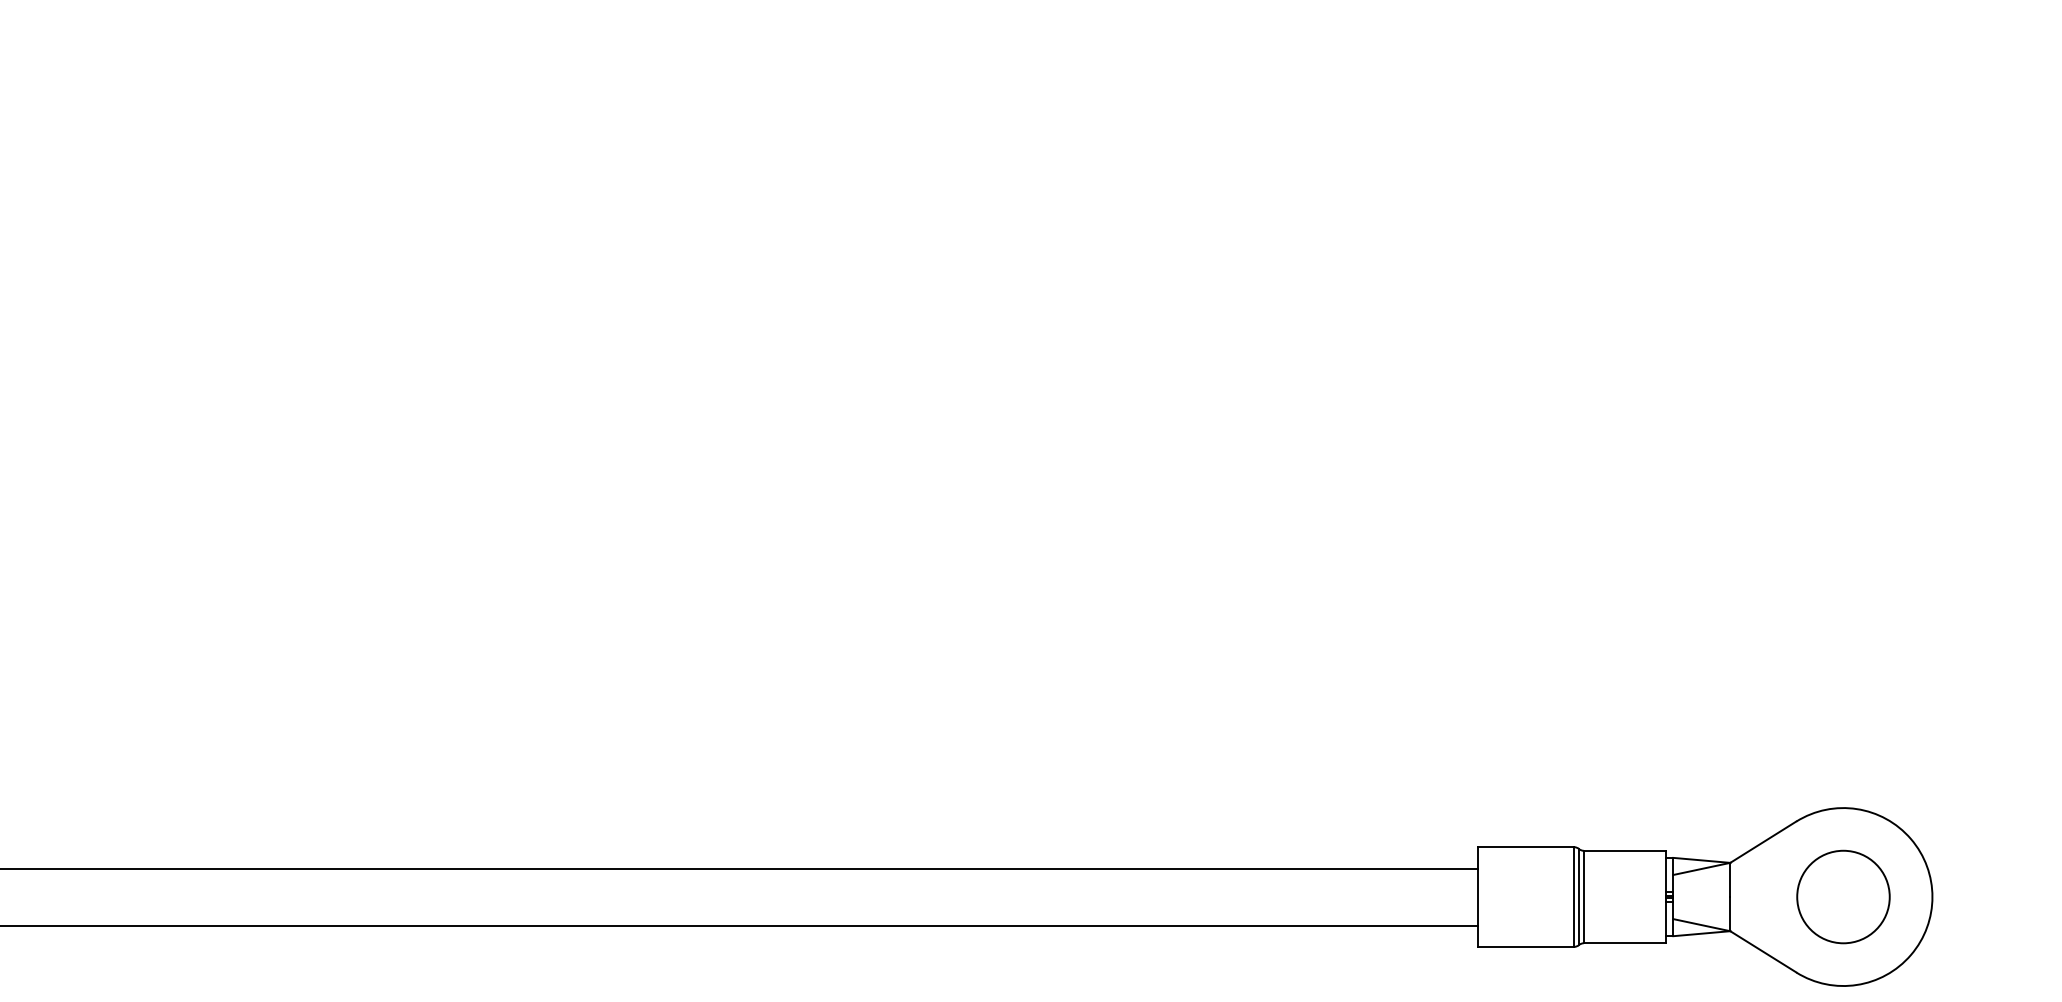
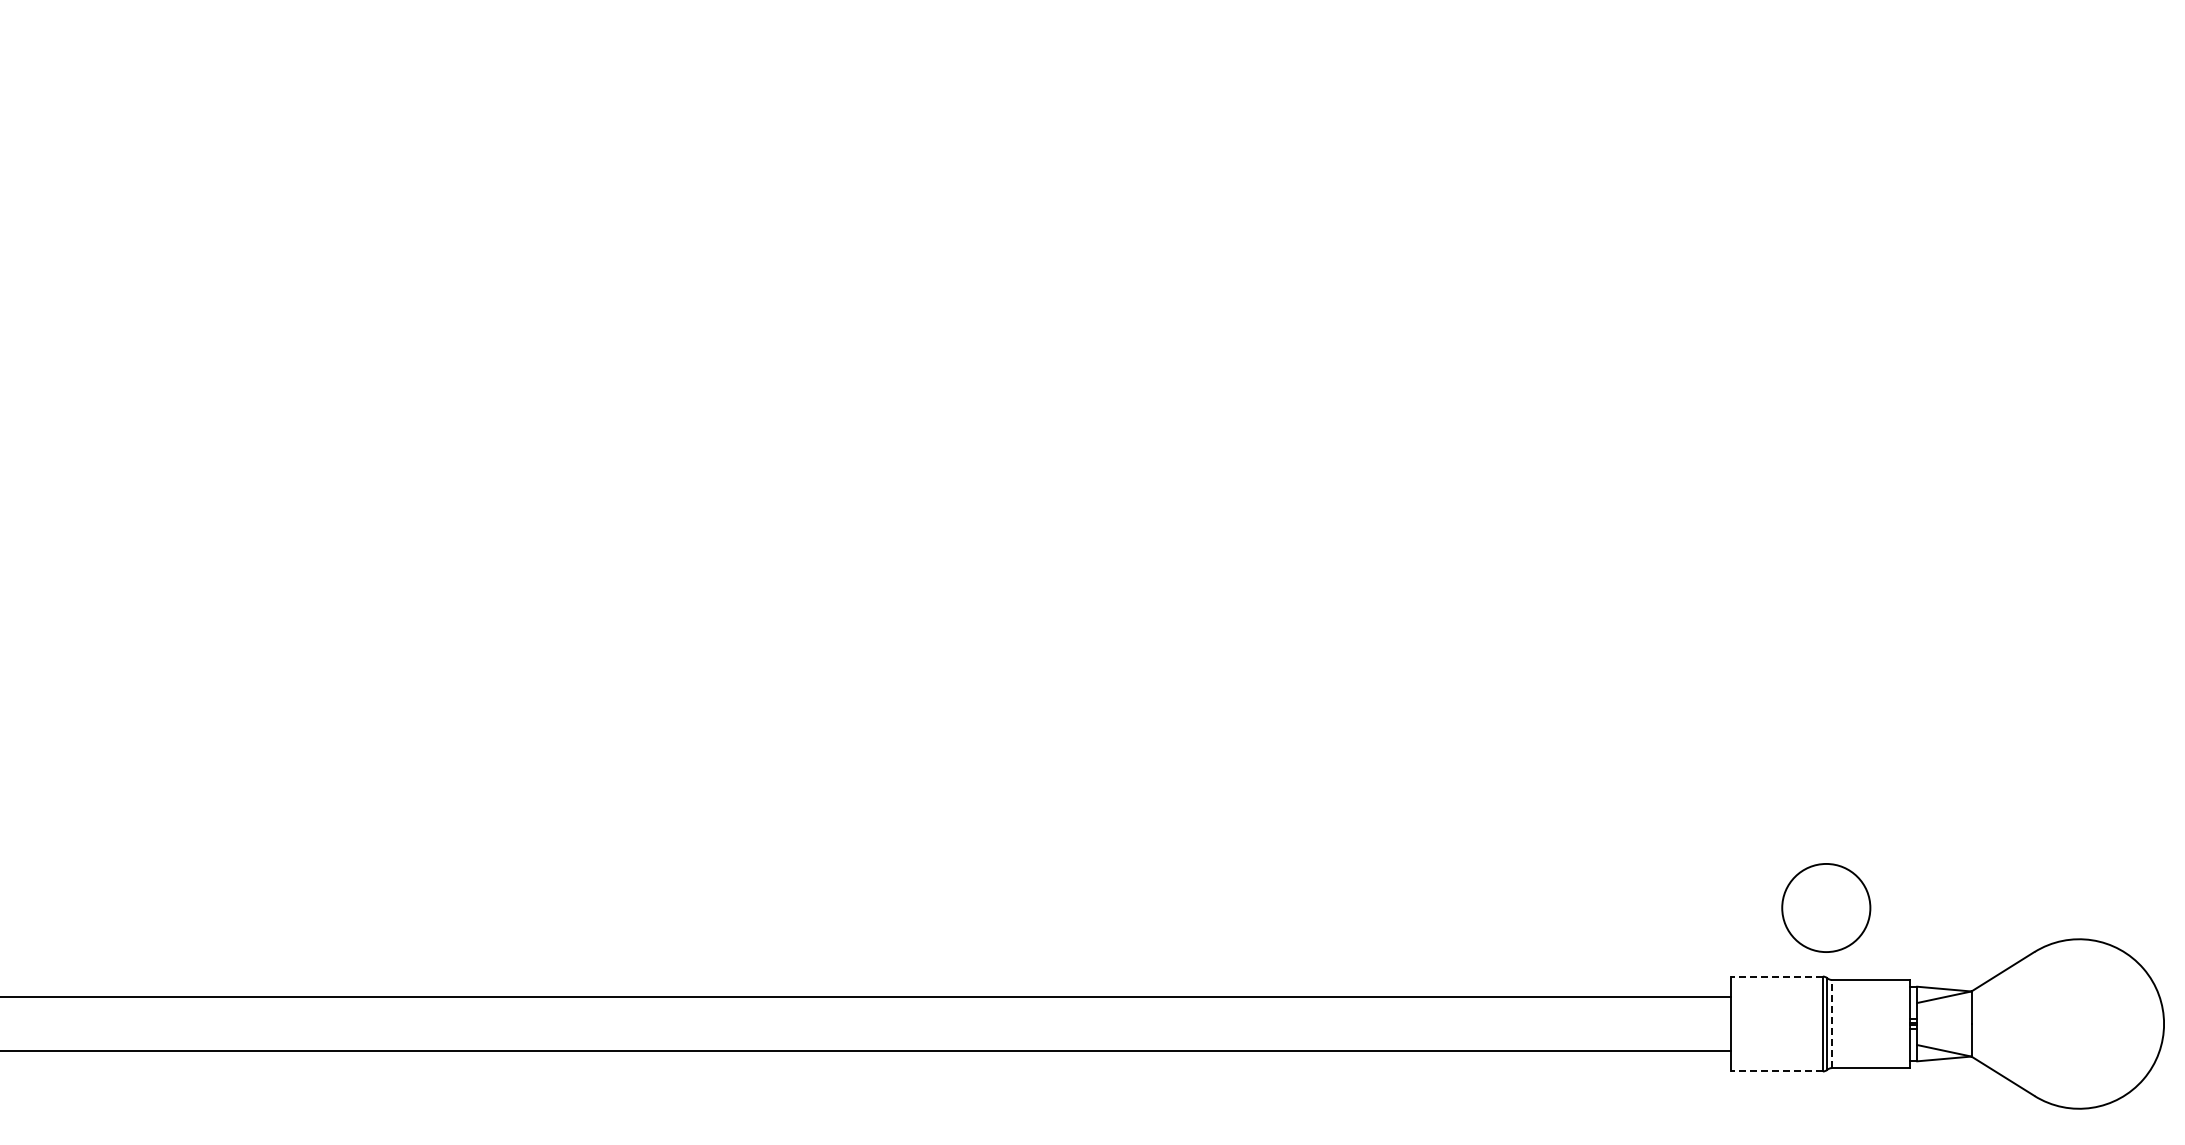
line: (1525, 847) -> (1776, 976), solid -> dashed
circle: (1843, 896) -> (1826, 907), moved
line: (1583, 897) -> (1831, 1024), solid -> dashed
line: (1525, 946) -> (1776, 1071), solid -> dashed

